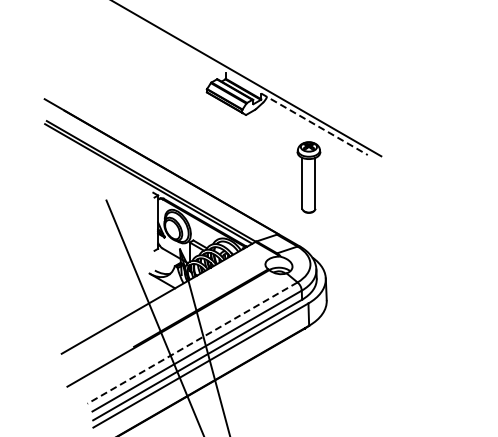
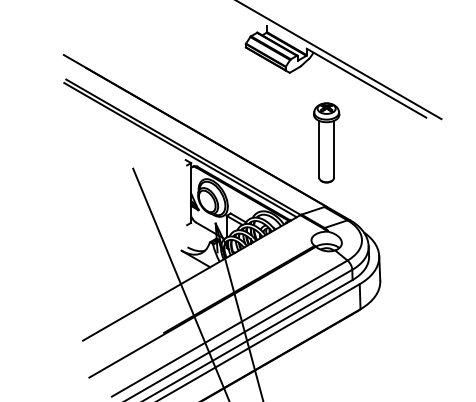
line: (314, 124) -> (366, 83), dashed -> solid
part: (308, 177) -> (326, 142), moved
line: (192, 343) -> (229, 329), dashed -> solid

